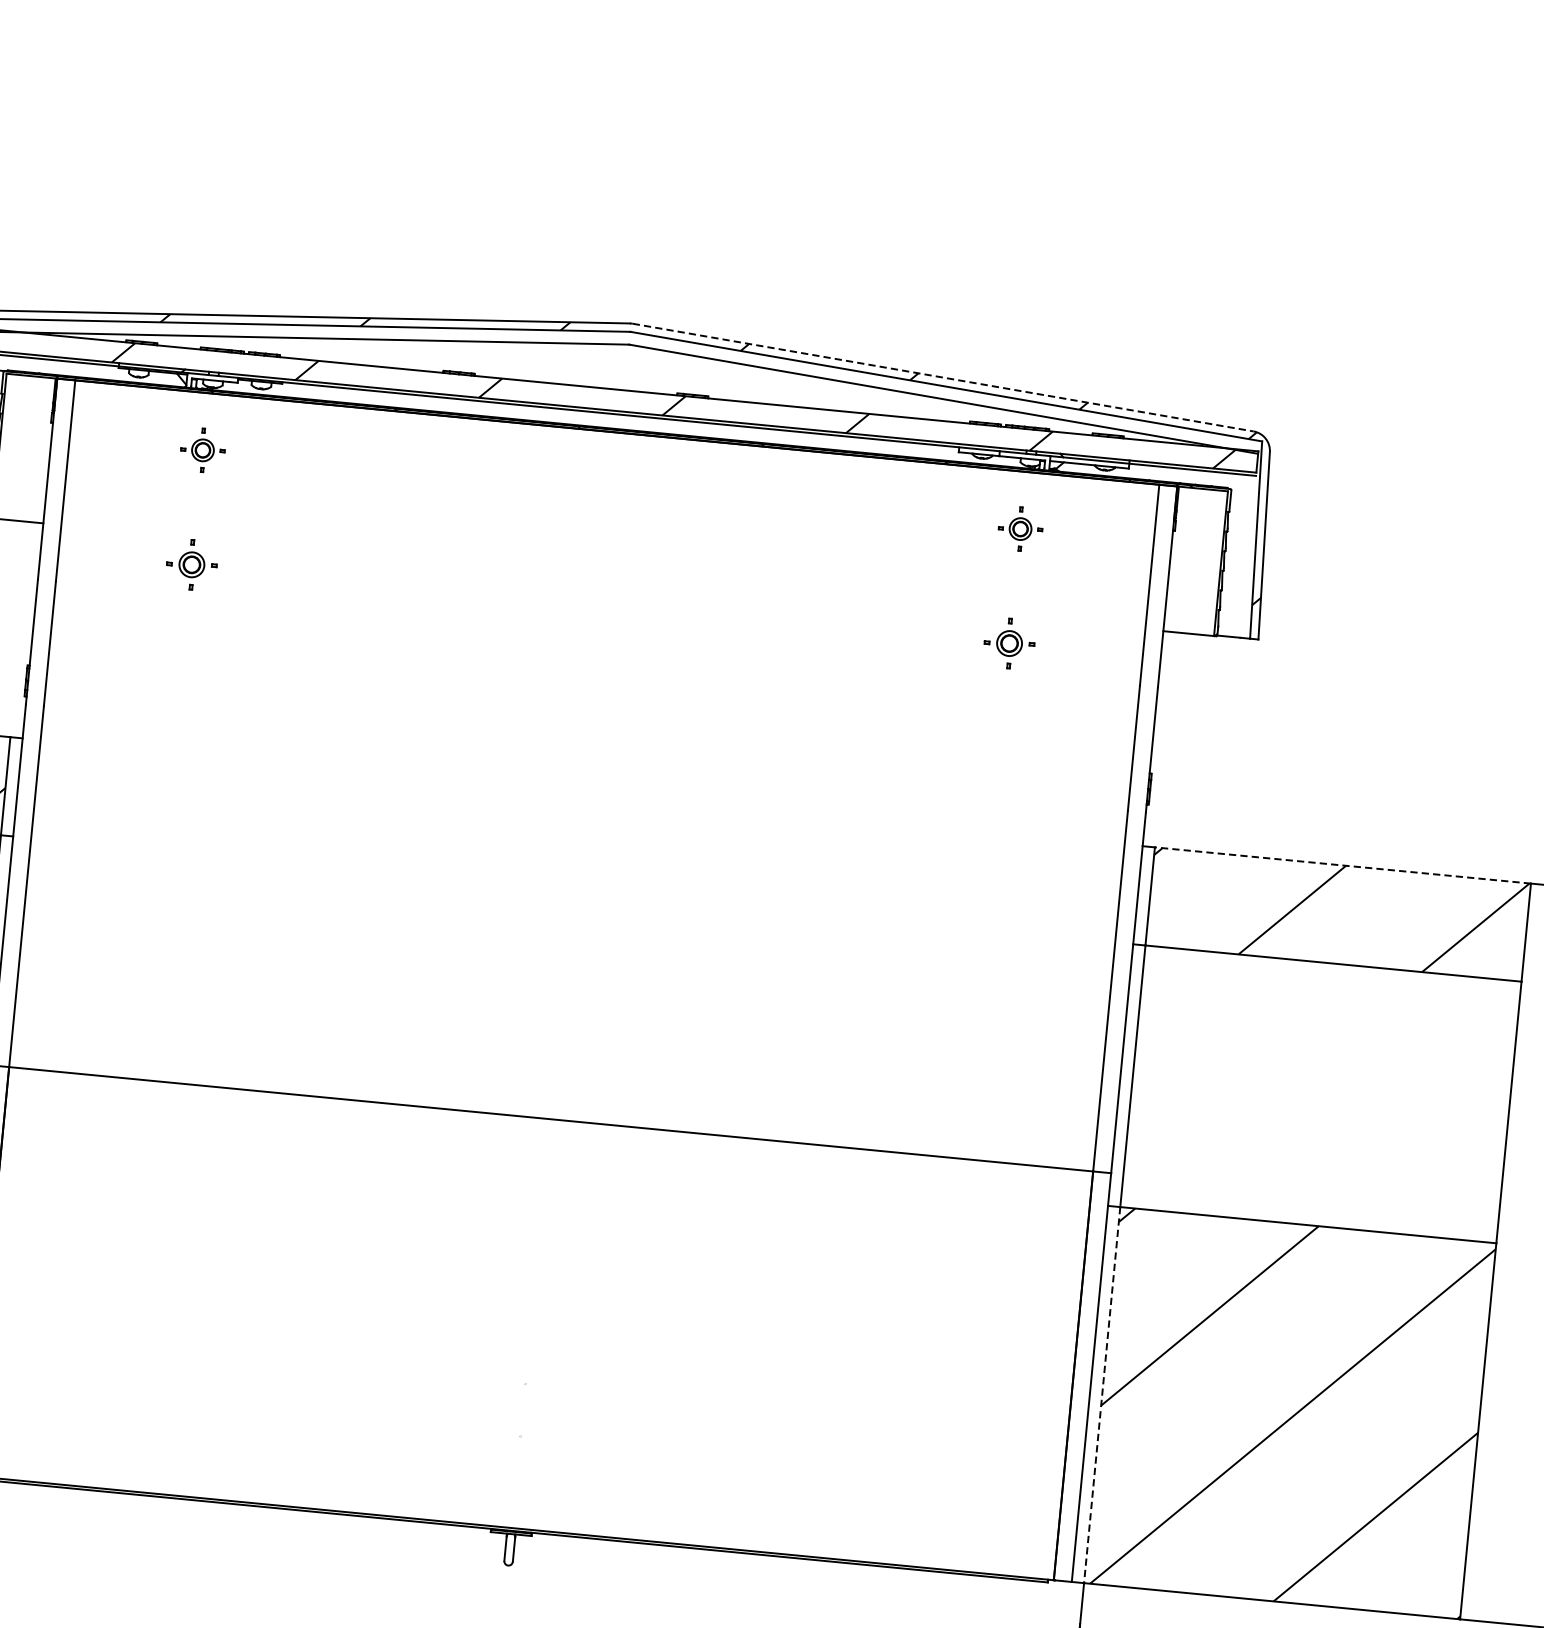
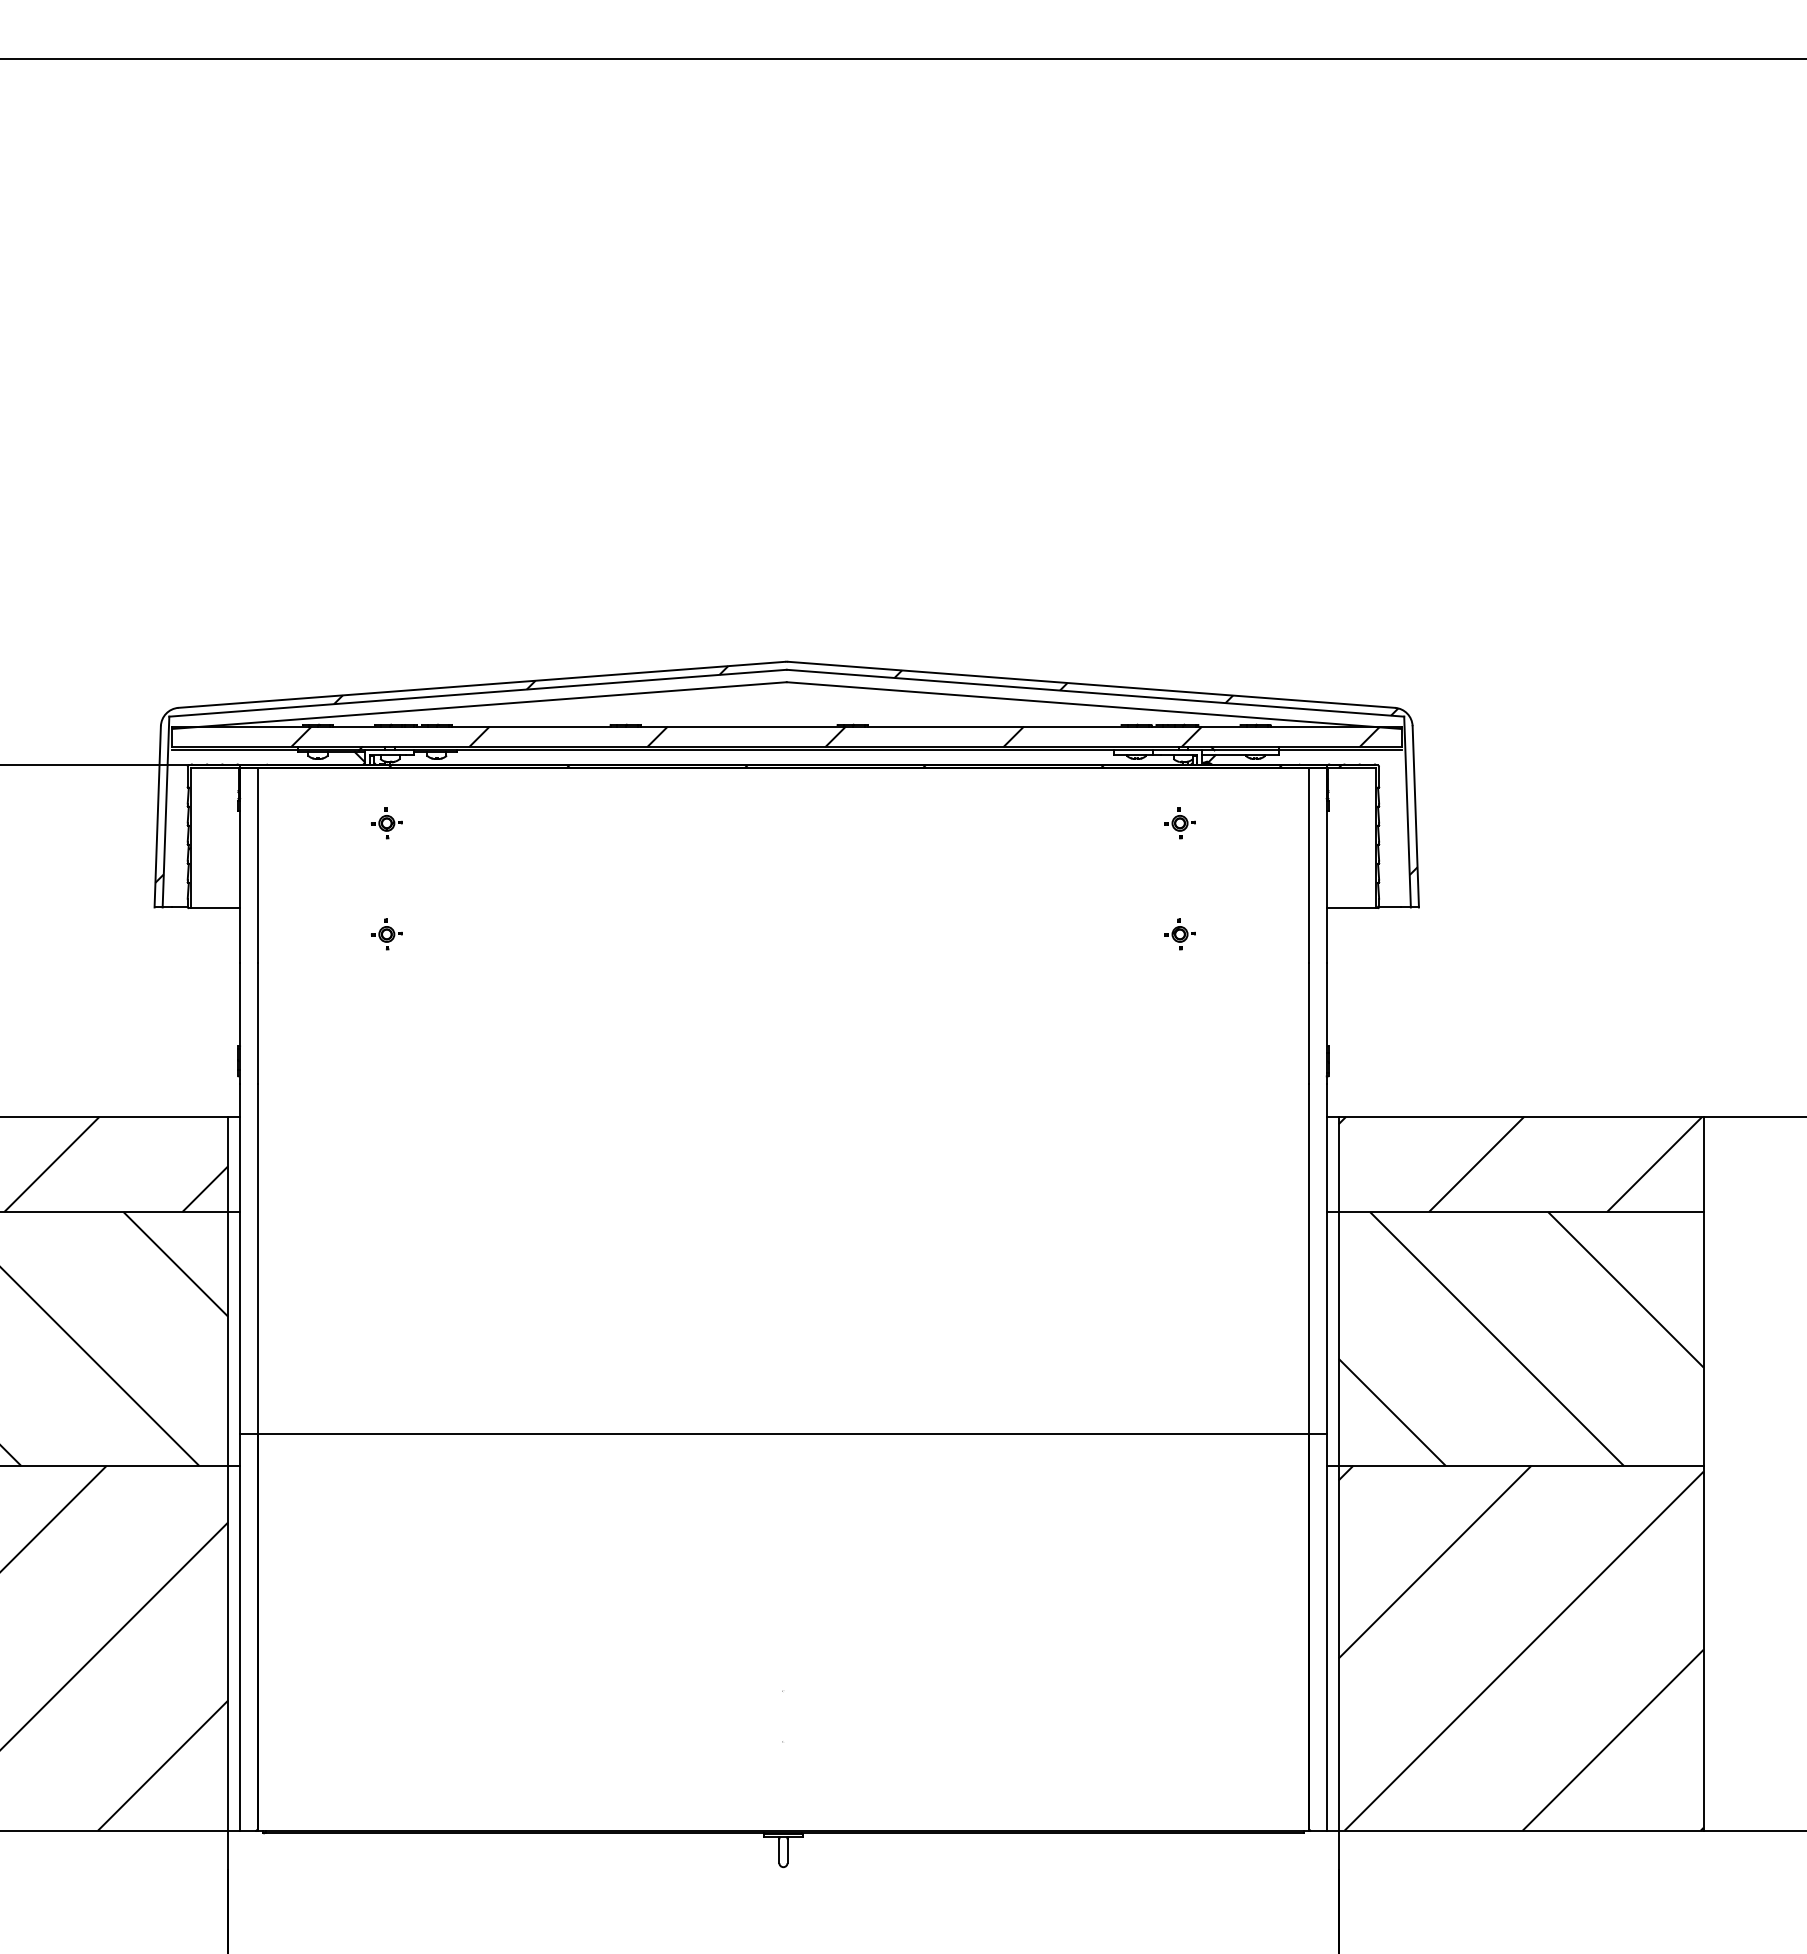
line: (944, 377) -> (1092, 684), dashed -> solid
part: (202, 450) -> (386, 823), size x0.71
part: (1019, 529) -> (1179, 823), size x0.71
part: (191, 564) -> (386, 934), size x0.62
part: (1008, 643) -> (1179, 934), size x0.62
line: (1342, 865) -> (1520, 1116), dashed -> solid
hatch: (1320, 1093) -> (1520, 1338), added
line: (1101, 1395) -> (1338, 1648), dashed -> solid

